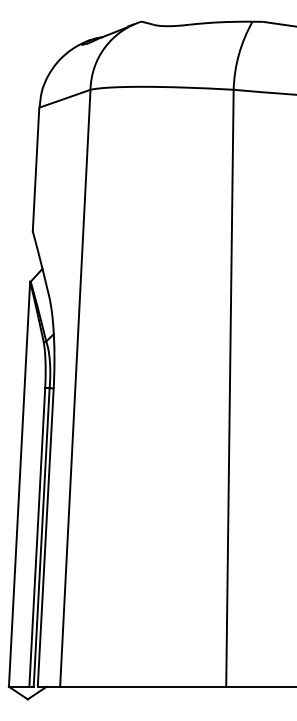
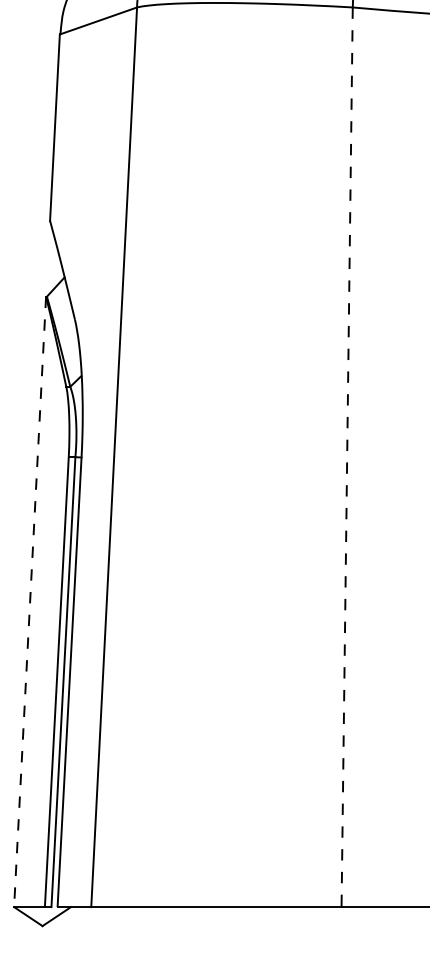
line: (229, 388) -> (346, 457), solid -> dashed
line: (19, 484) -> (30, 602), solid -> dashed

